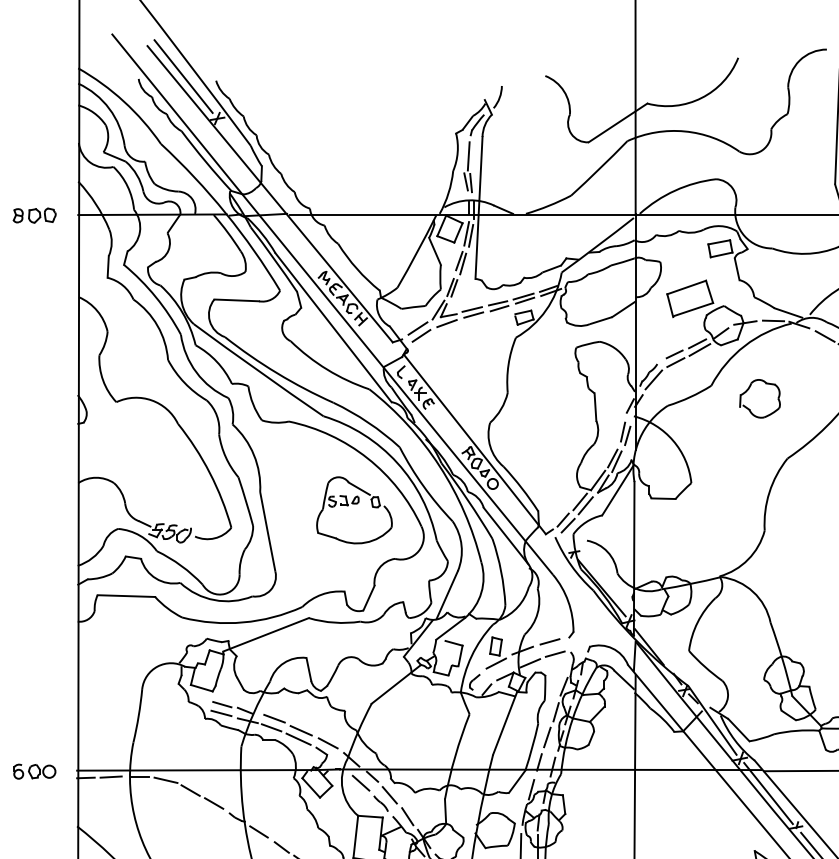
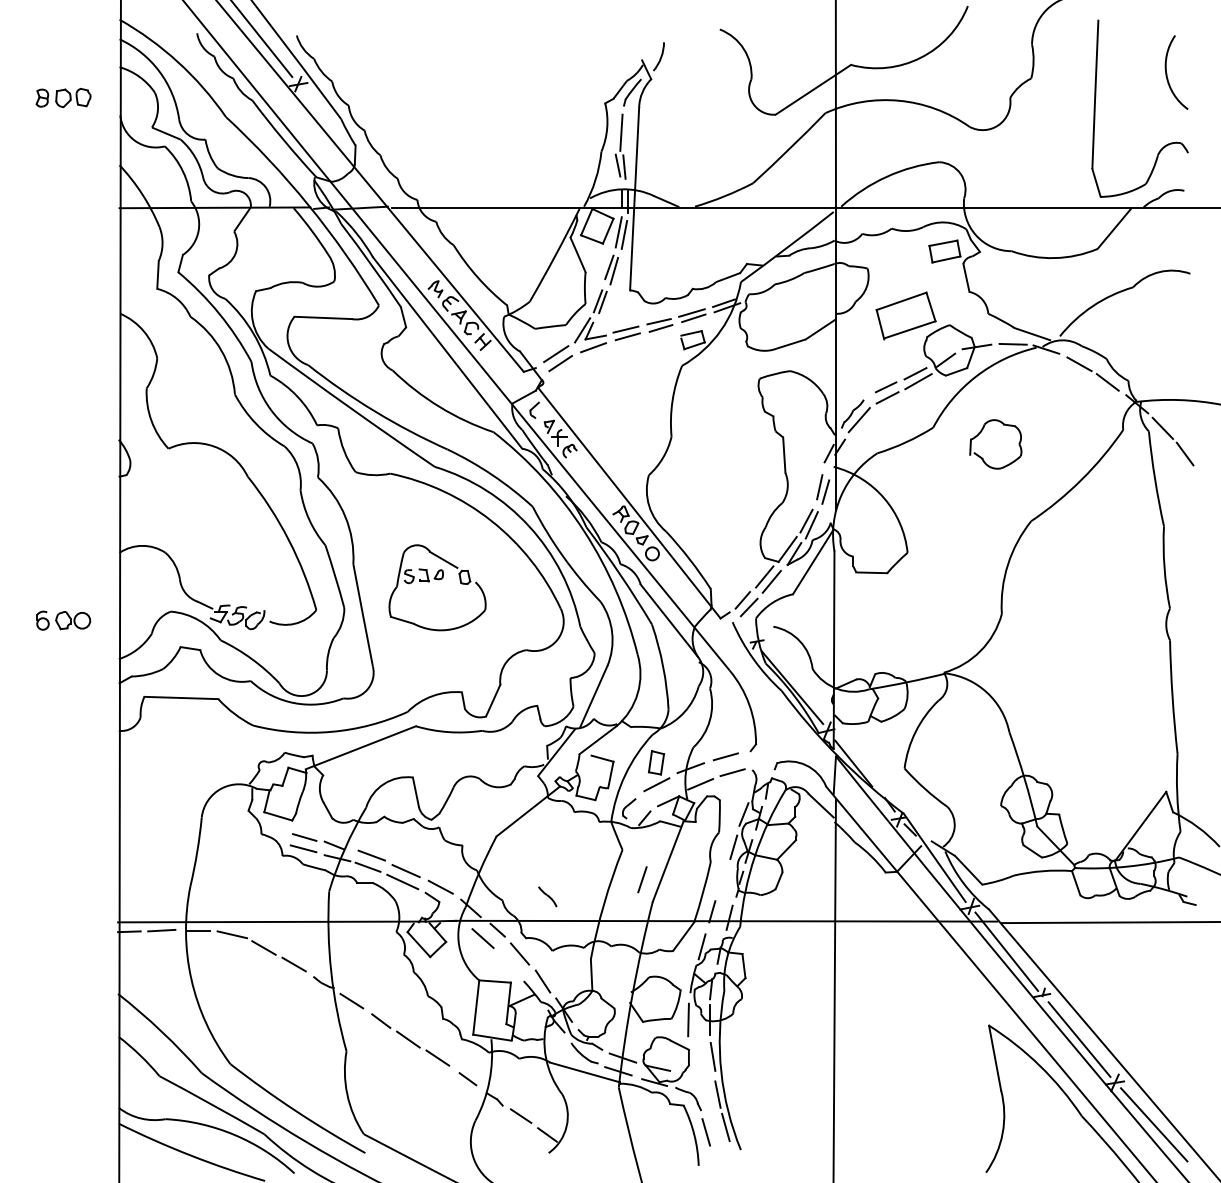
part: (34, 216) -> (63, 98), moved
part: (354, 504) -> (437, 580), moved
line: (547, 737) -> (642, 879), moved
part: (34, 771) -> (63, 620), moved
part: (380, 803) -> (547, 896), moved

